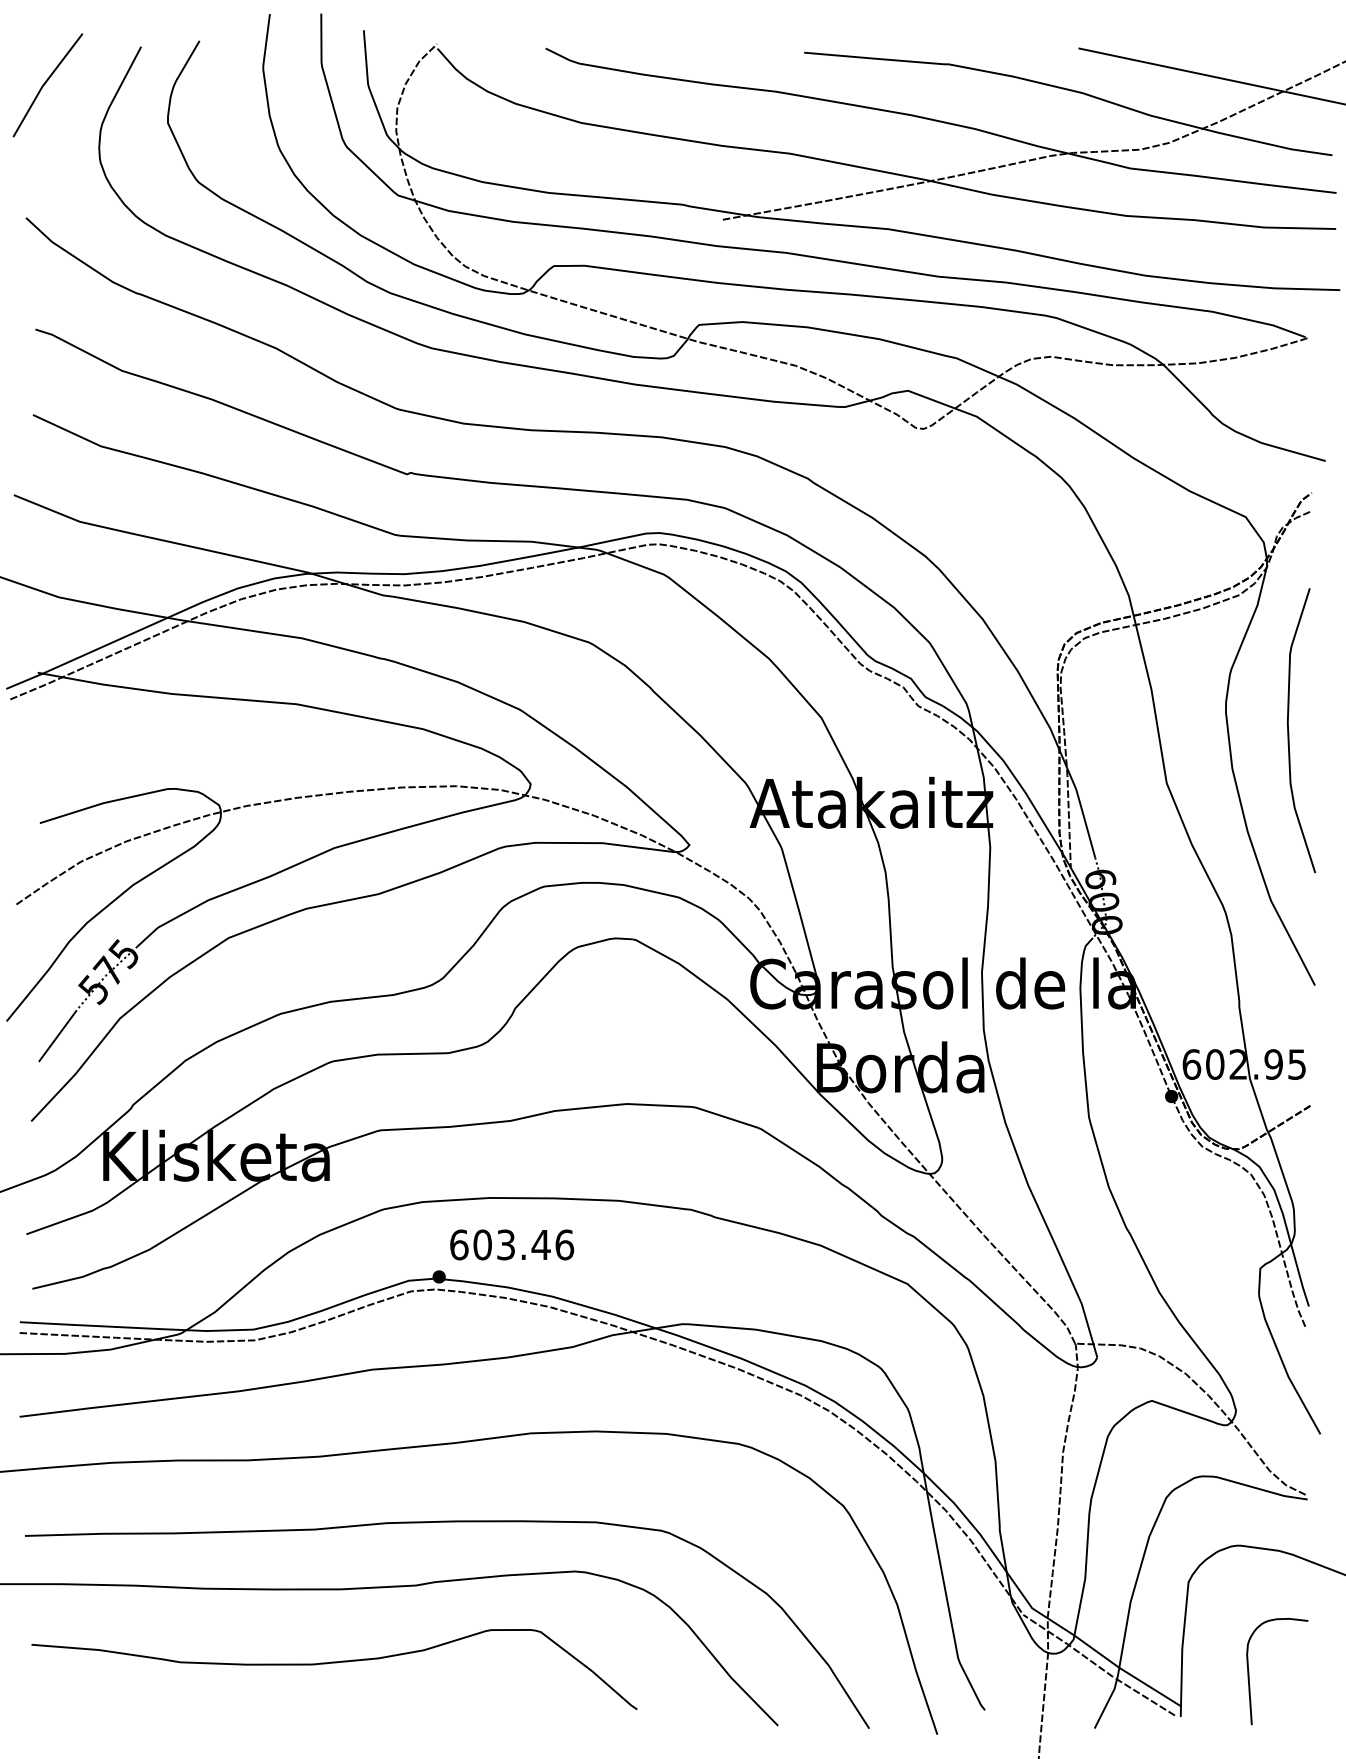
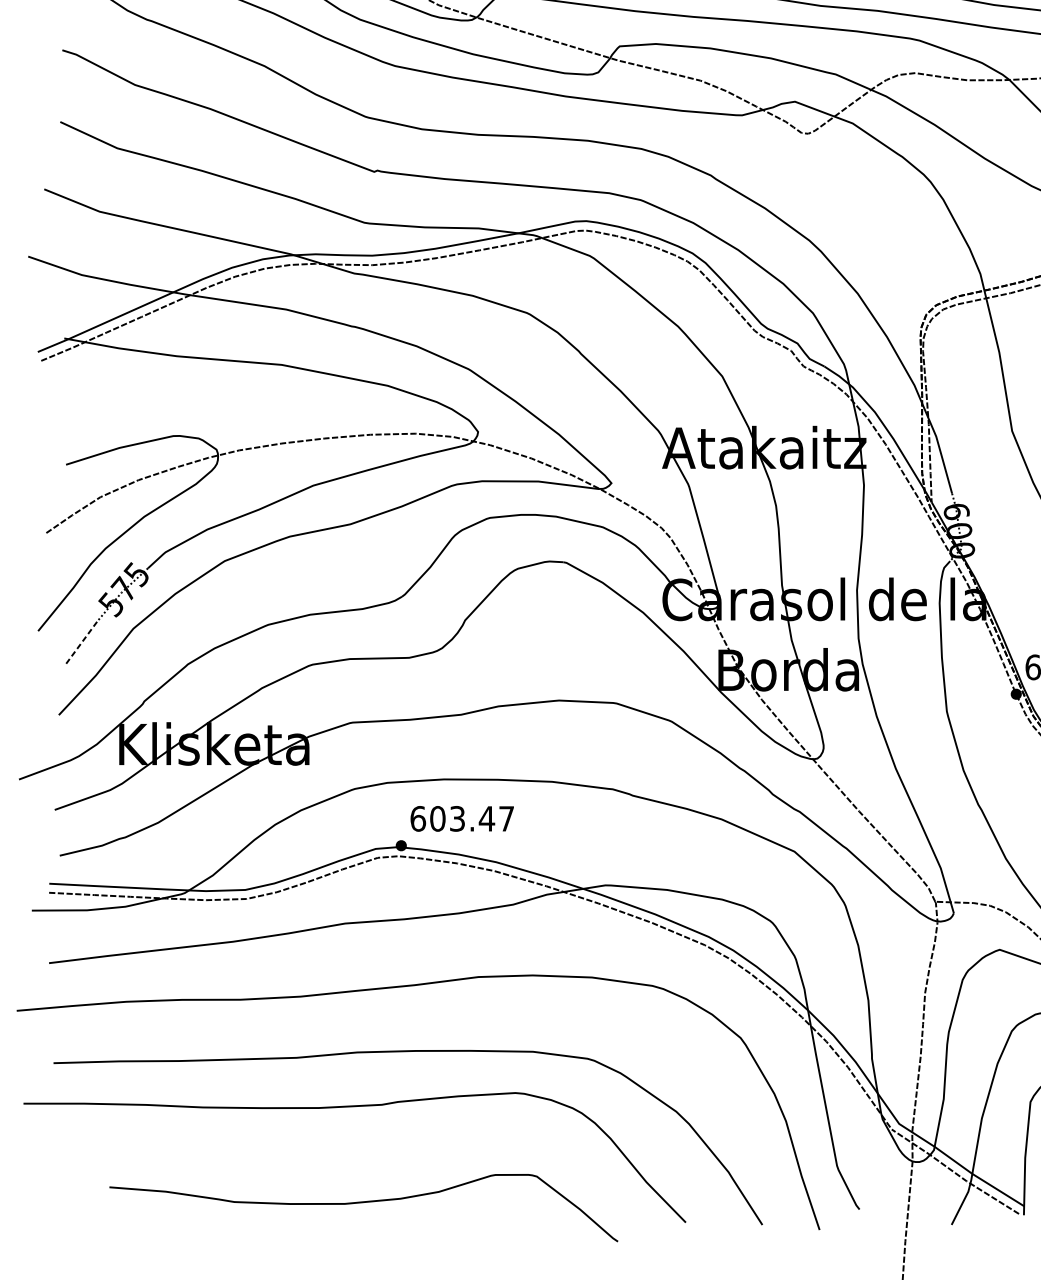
line: (57, 1036) -> (80, 643), solid -> dashed
text: (564, 1244) -> (506, 818), 603.46 -> 603.47
curve: (334, 1663) -> (363, 1203), moved

